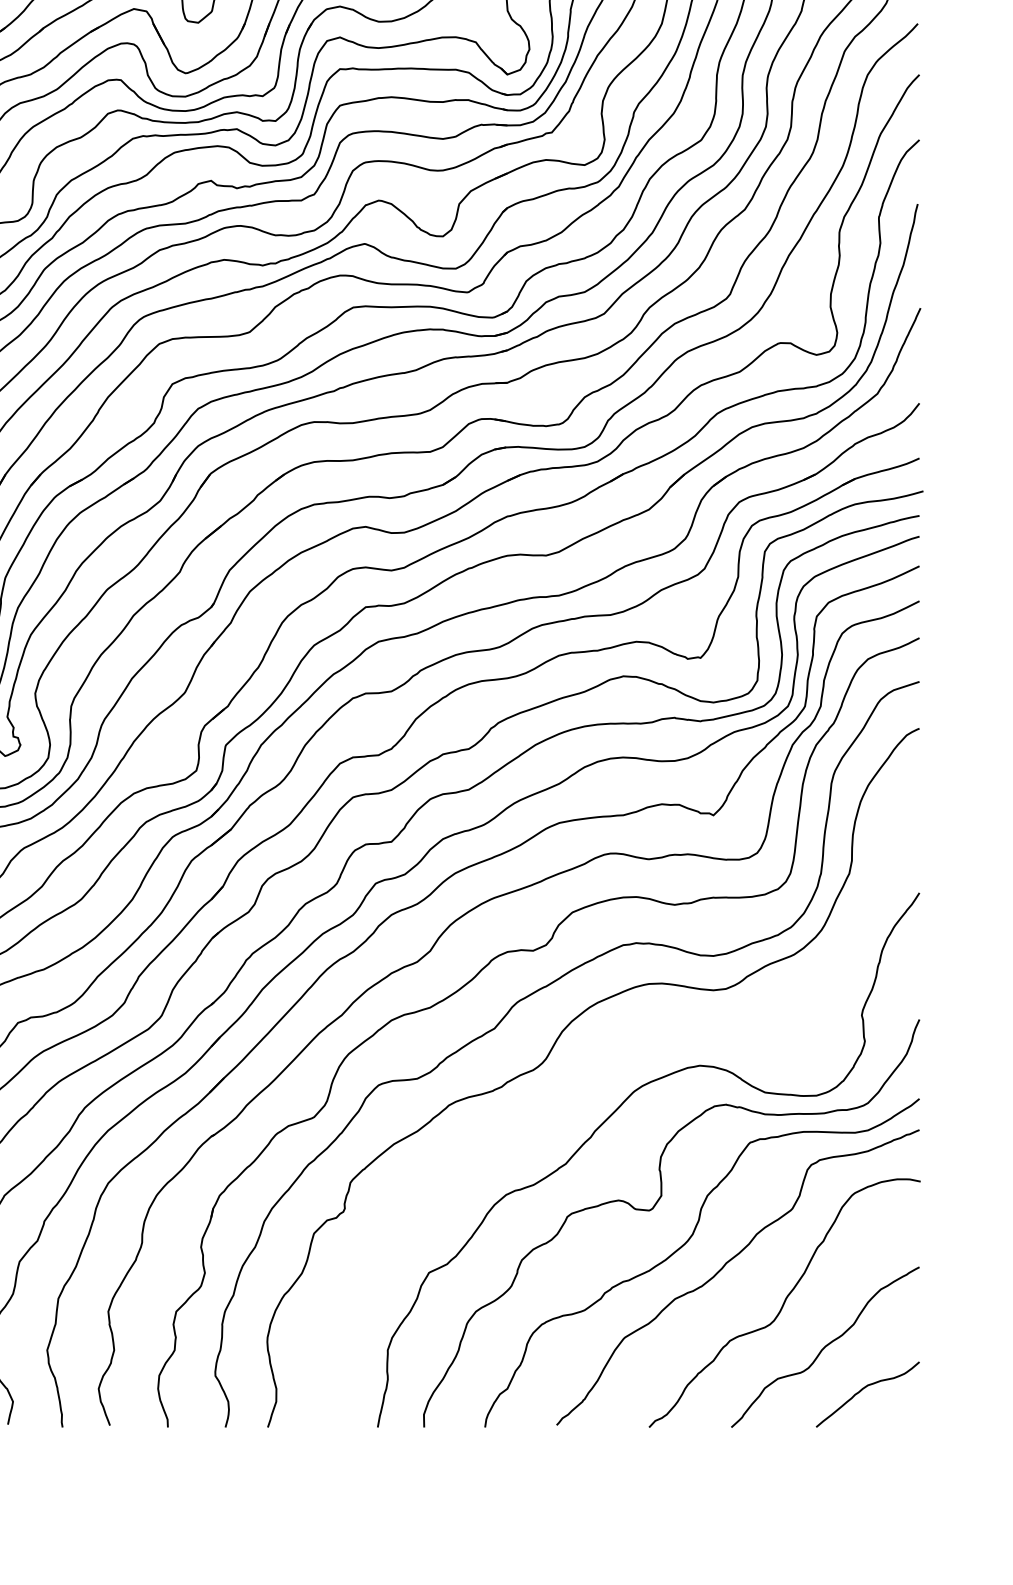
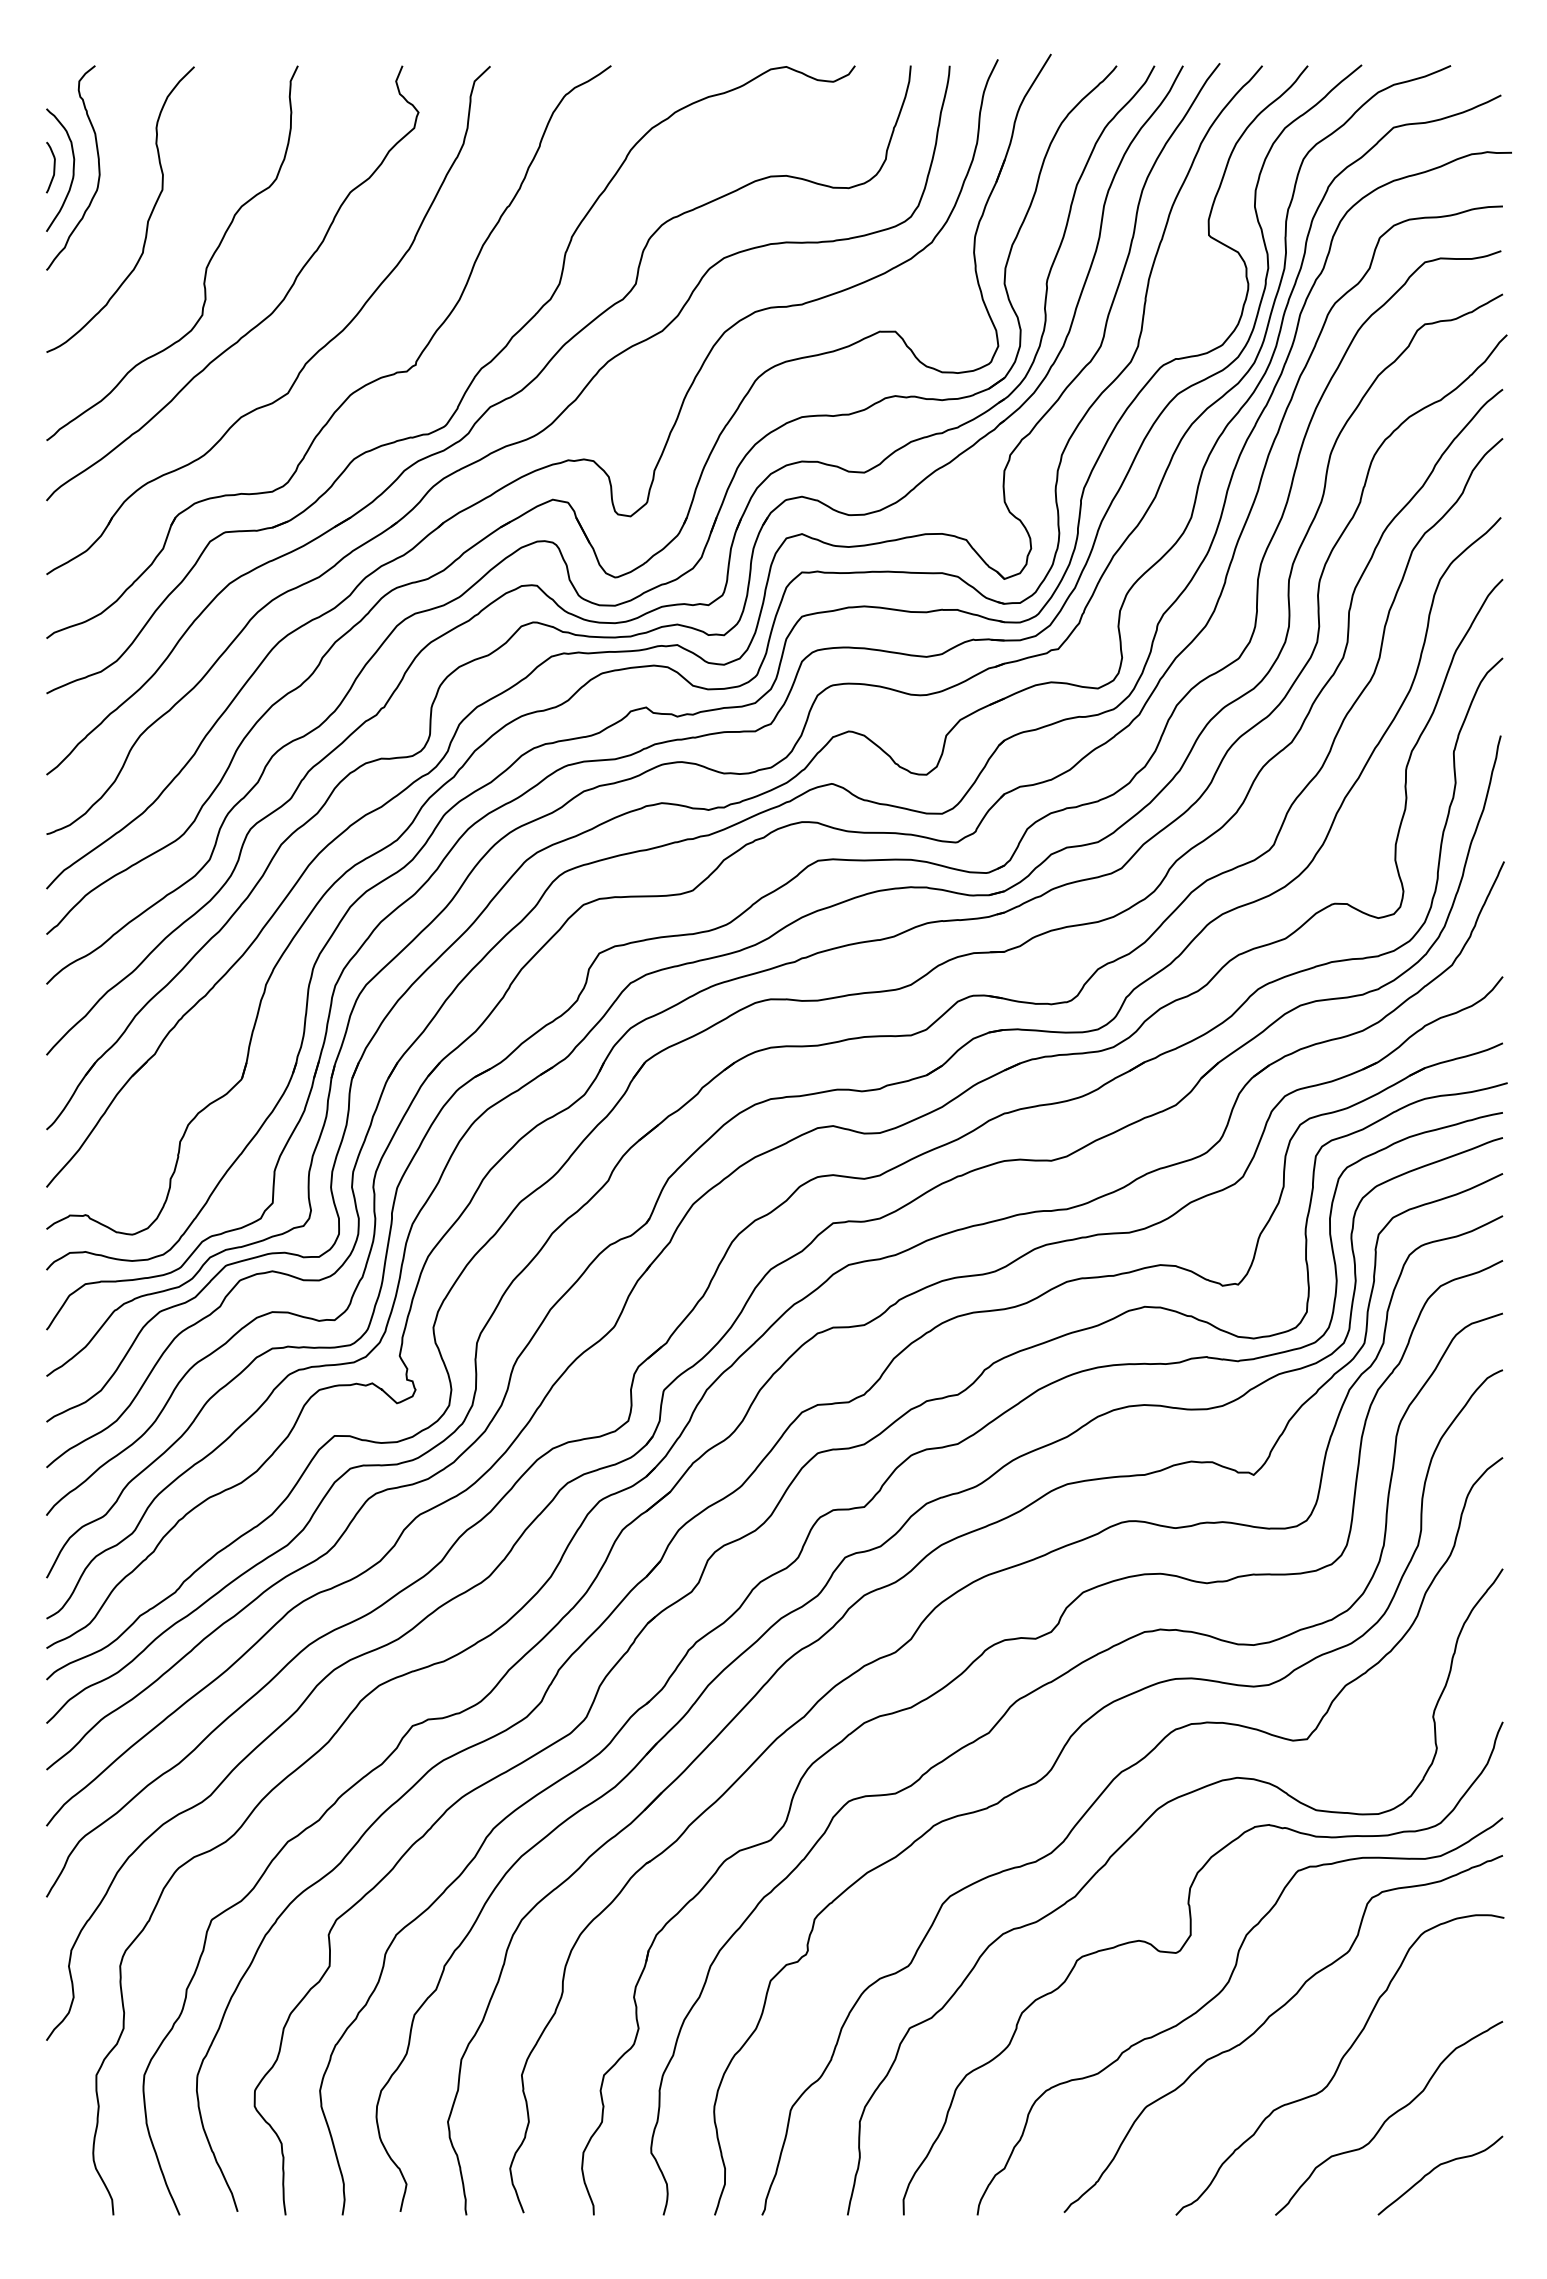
curve: (581, 1088) -> (1093, 1805), added

